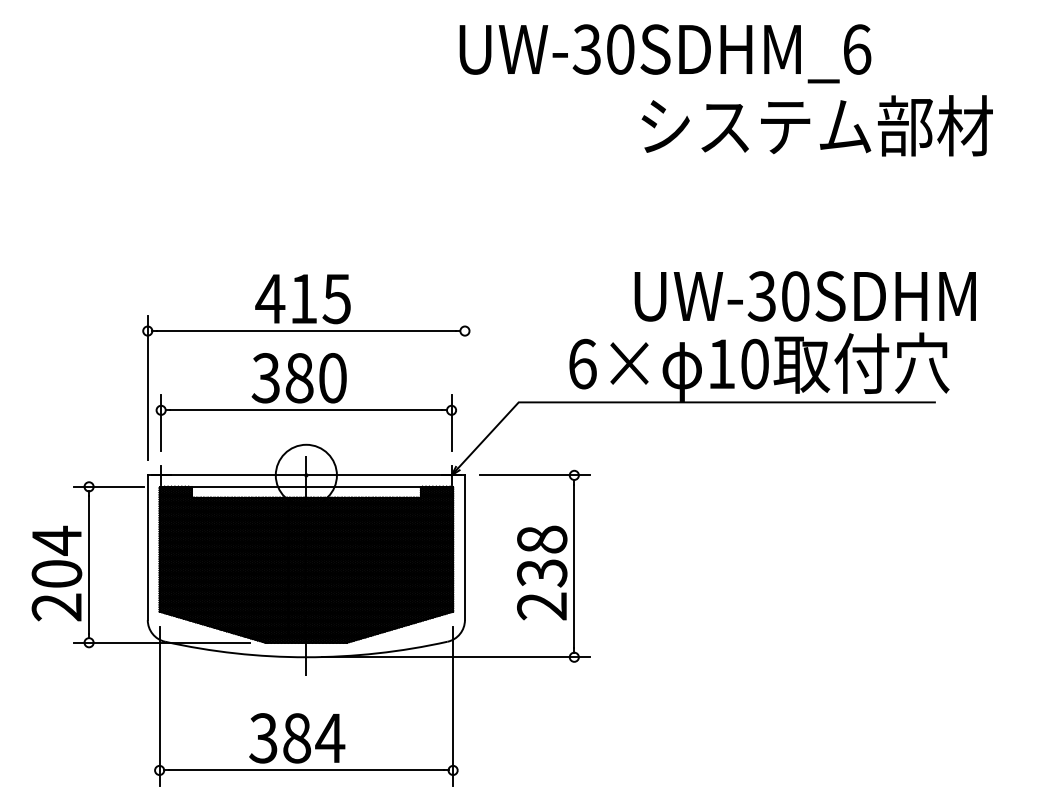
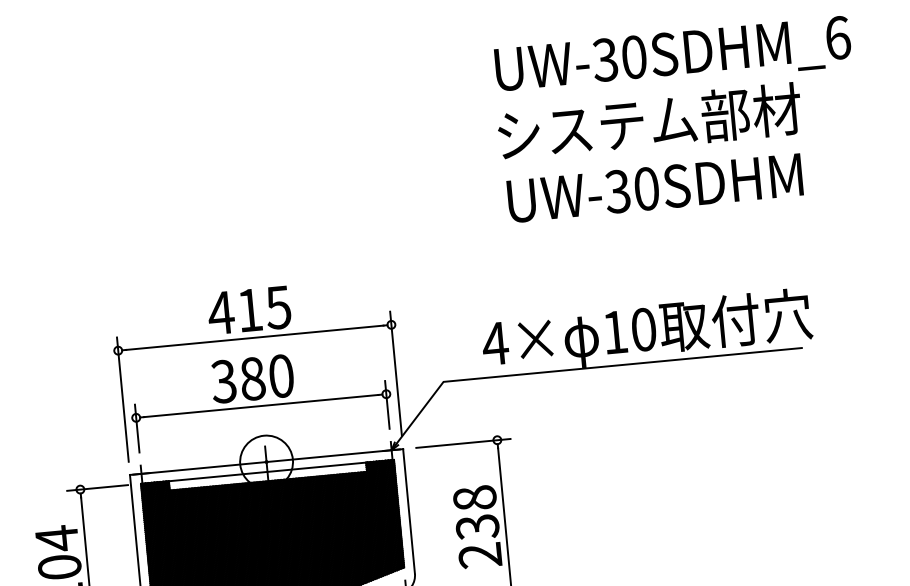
text: (665, 53) -> (673, 57), moved
text: (816, 125) -> (649, 121), moved
text: (804, 296) -> (654, 188), moved
text: (582, 363) -> (495, 343), 6× -> 4×
line: (464, 387) -> (395, 373), added

